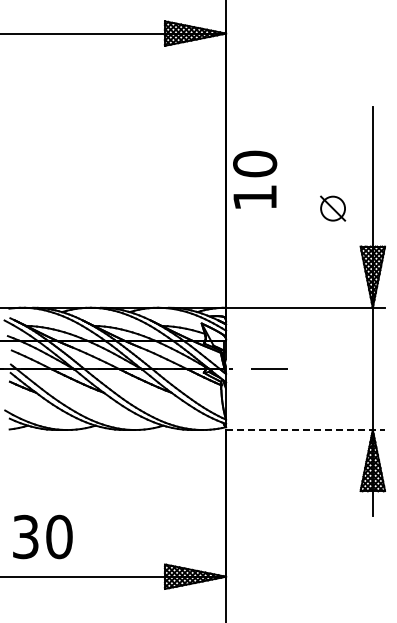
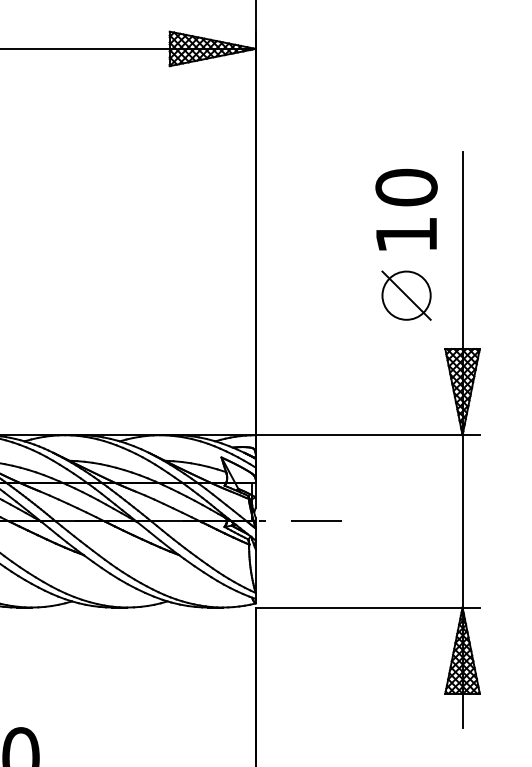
text: (255, 179) -> (407, 209), moved
part: (332, 208) -> (405, 295), size x1.43
line: (306, 430) -> (369, 608), dashed -> solid

